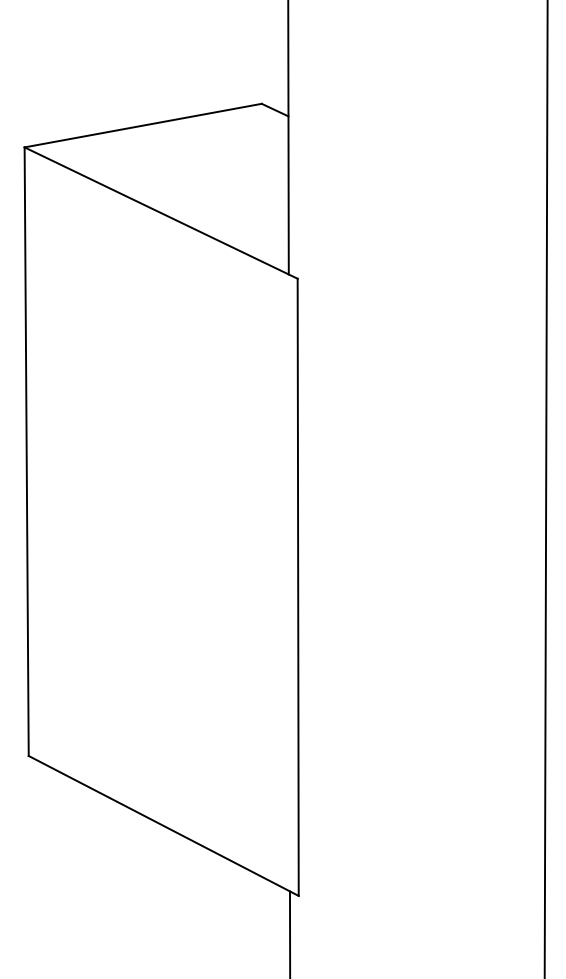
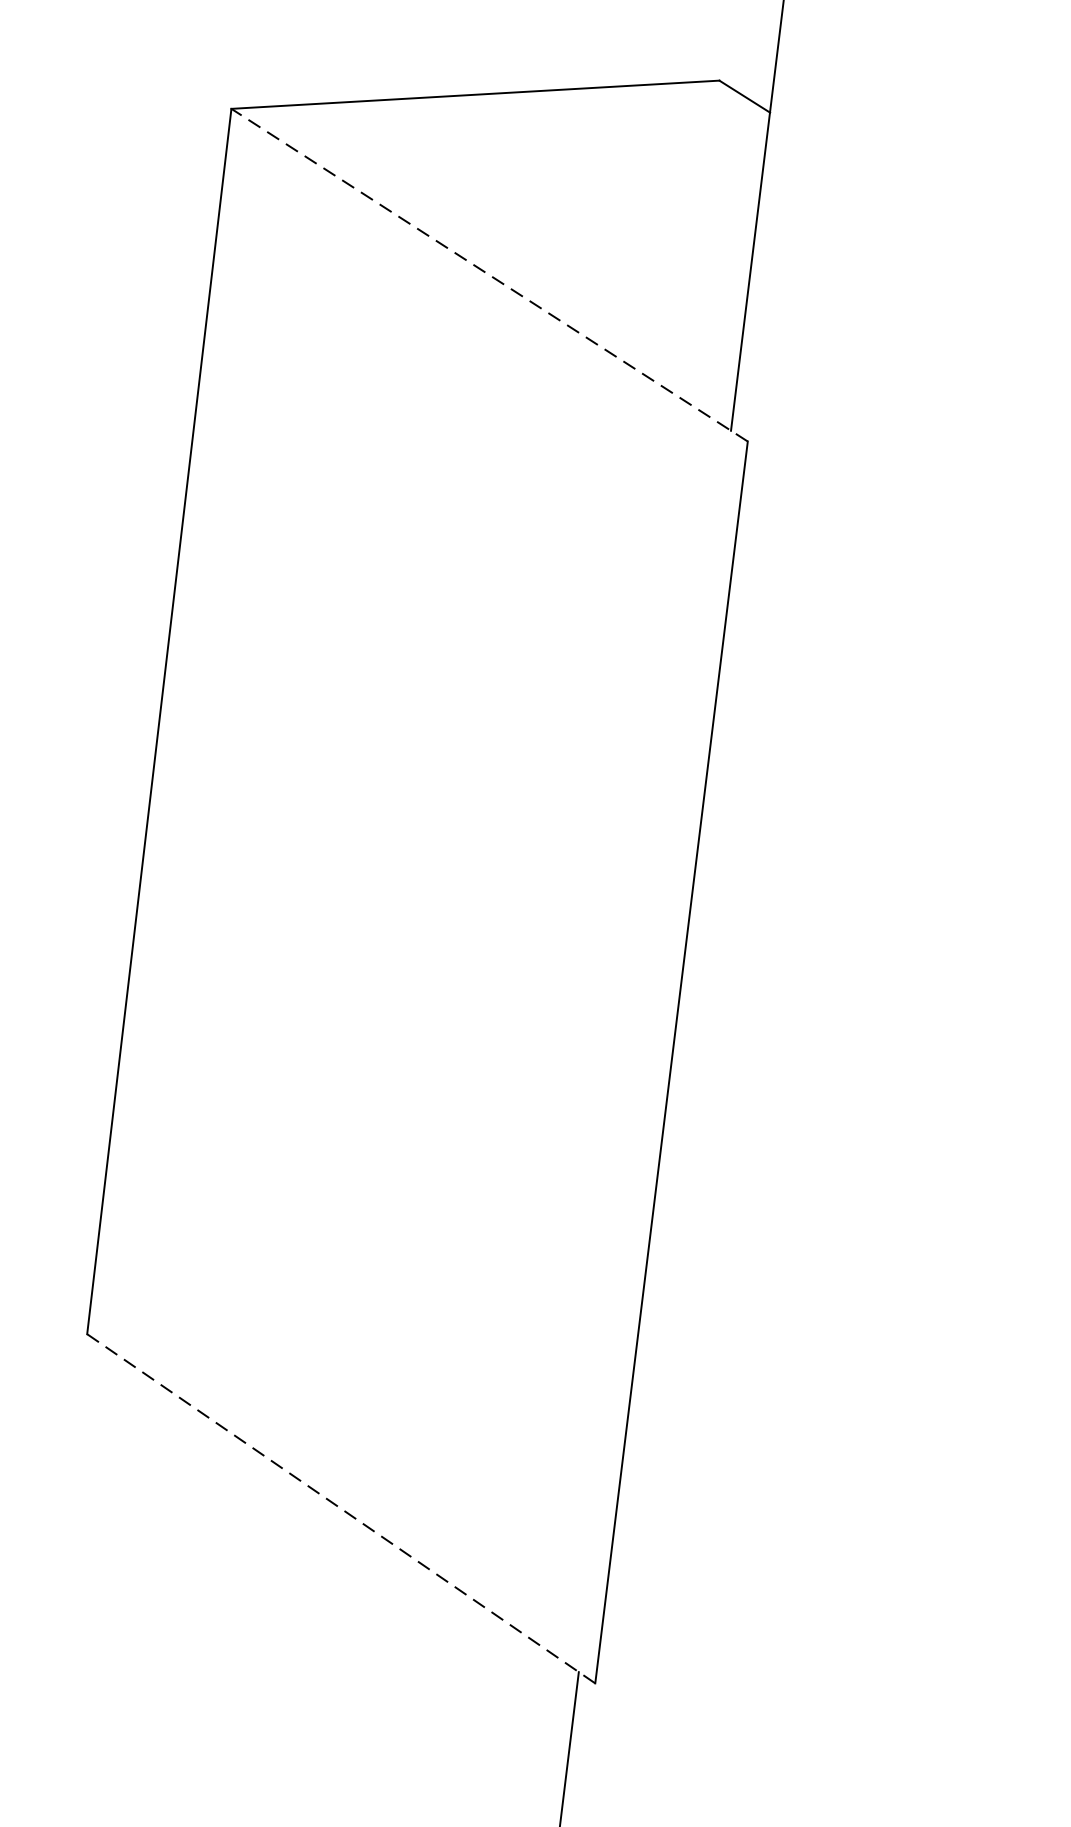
line: (160, 212) -> (488, 273), solid -> dashed
line: (164, 826) -> (342, 1510), solid -> dashed

